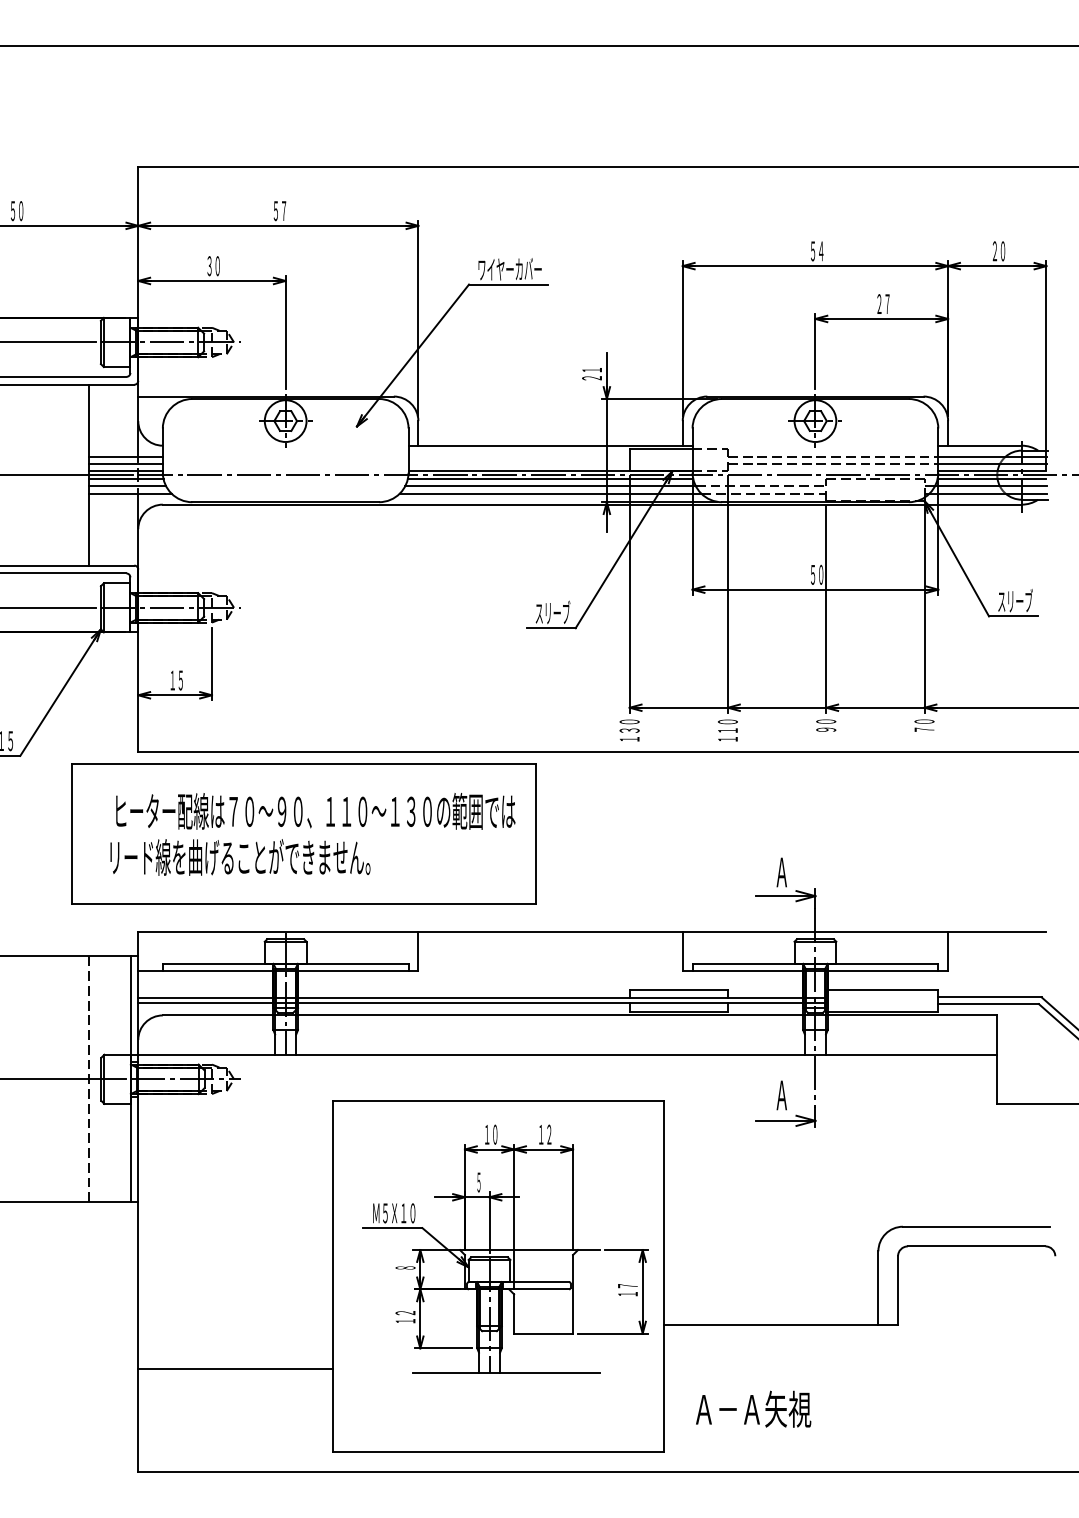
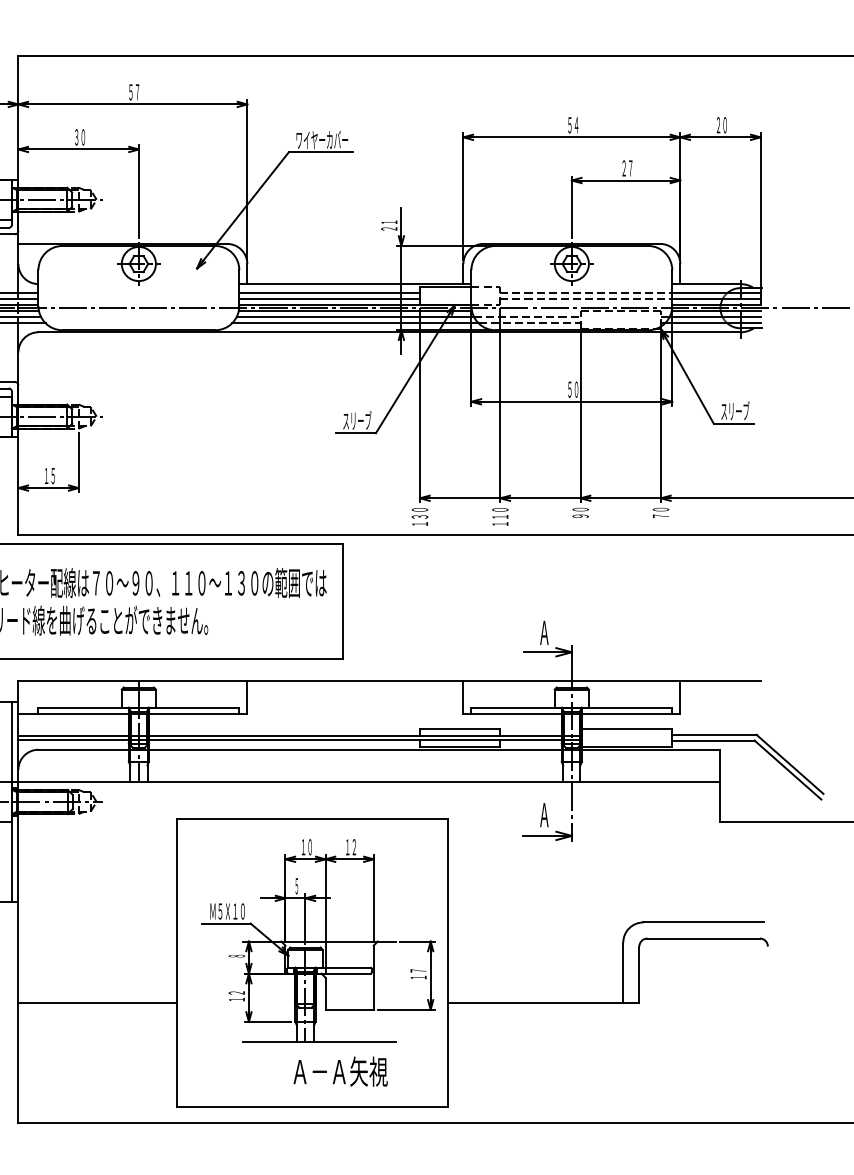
line: (518, 456) -> (329, 292), added
line: (518, 464) -> (329, 299), added
line: (235, 1369) -> (97, 1003), moved
text: (753, 1408) -> (340, 1071), moved

